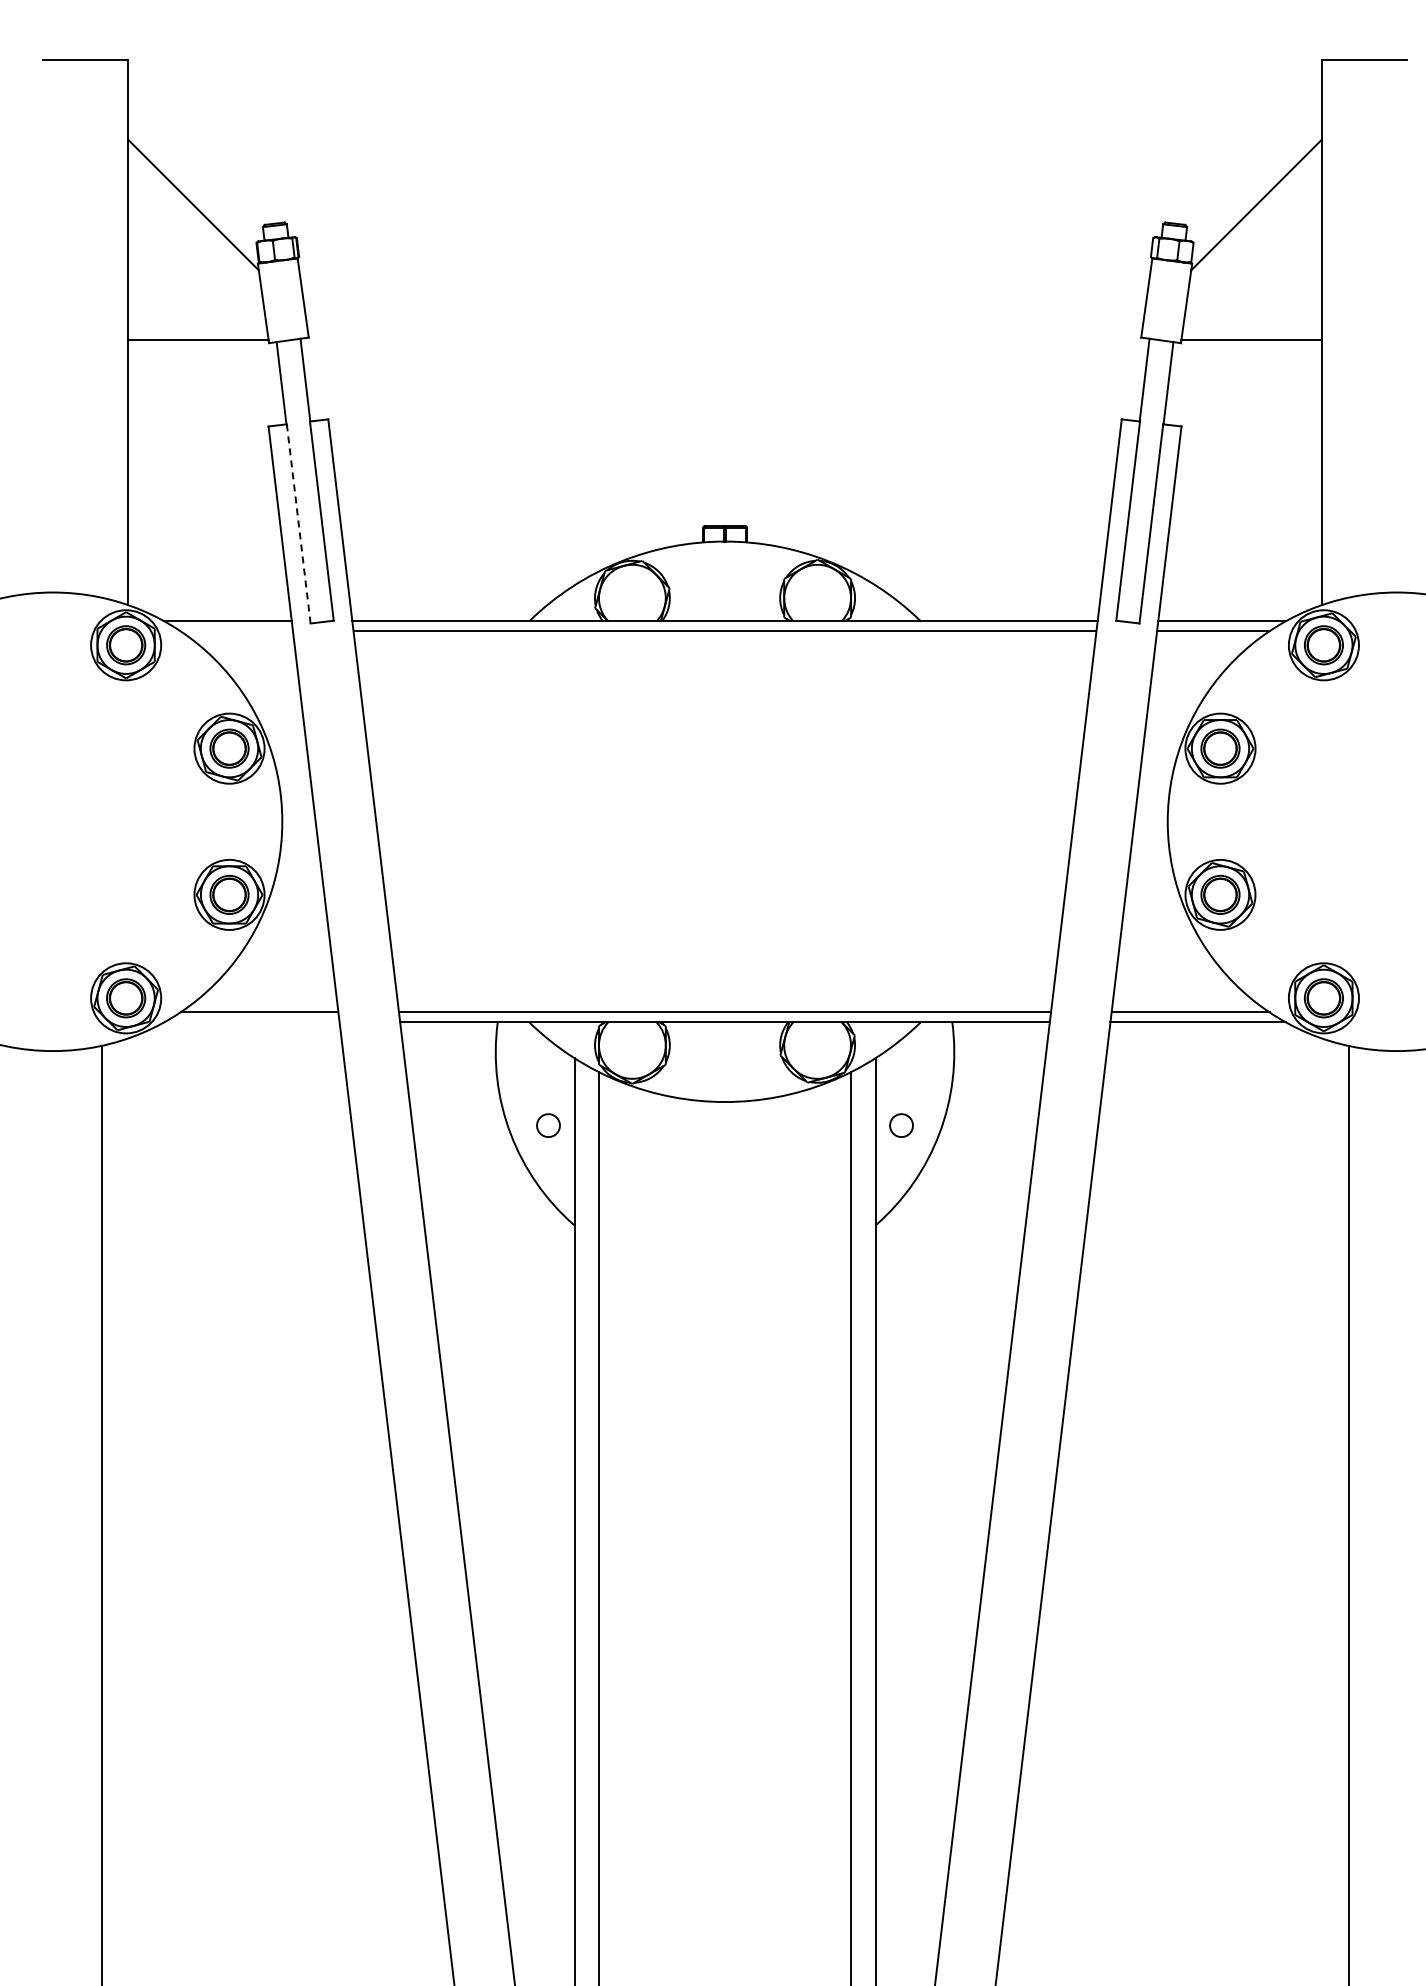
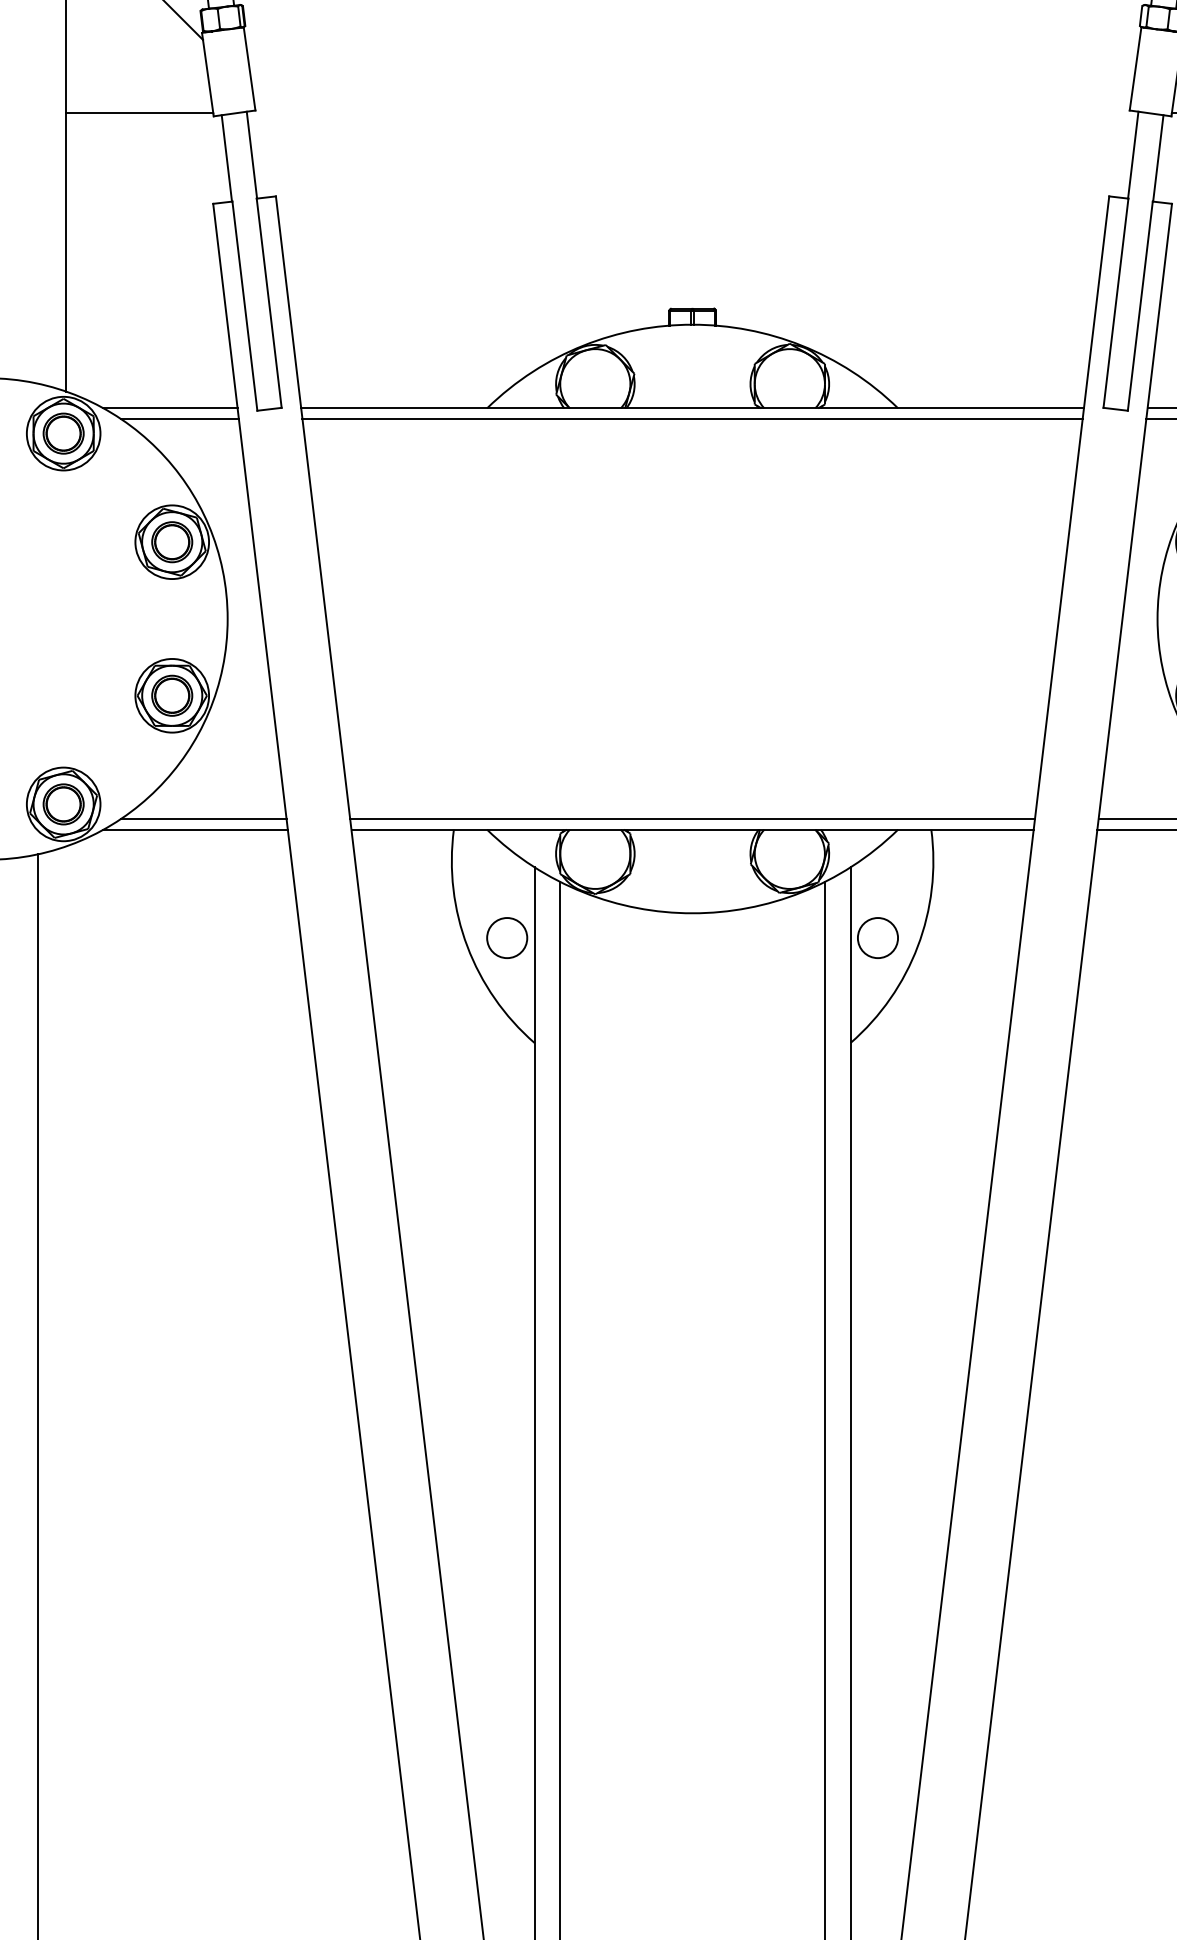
line: (298, 523) -> (244, 305), dashed -> solid
line: (236, 631) -> (179, 419), added
line: (251, 1022) -> (195, 829), added
circle: (548, 1125) -> (507, 937), size x1.67
circle: (901, 1125) -> (877, 937), size x1.67

